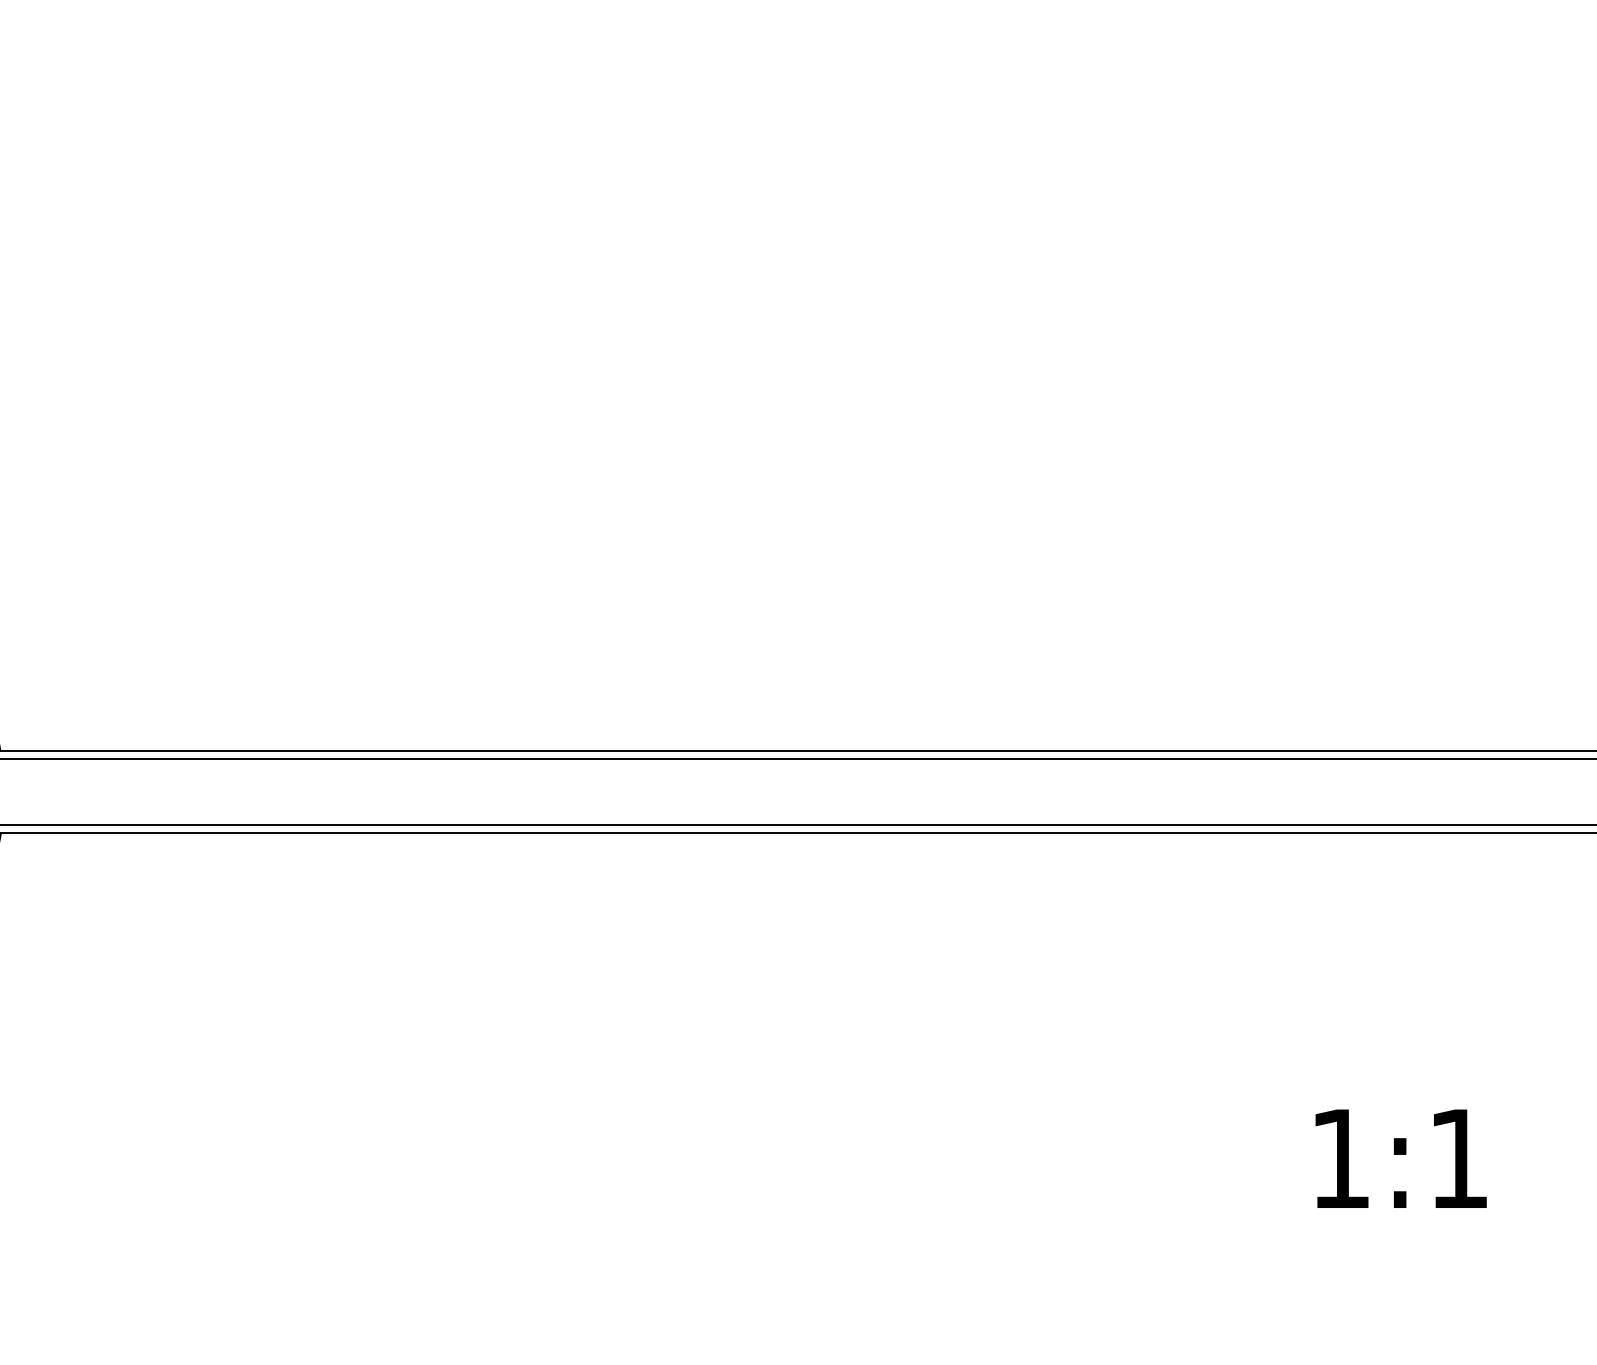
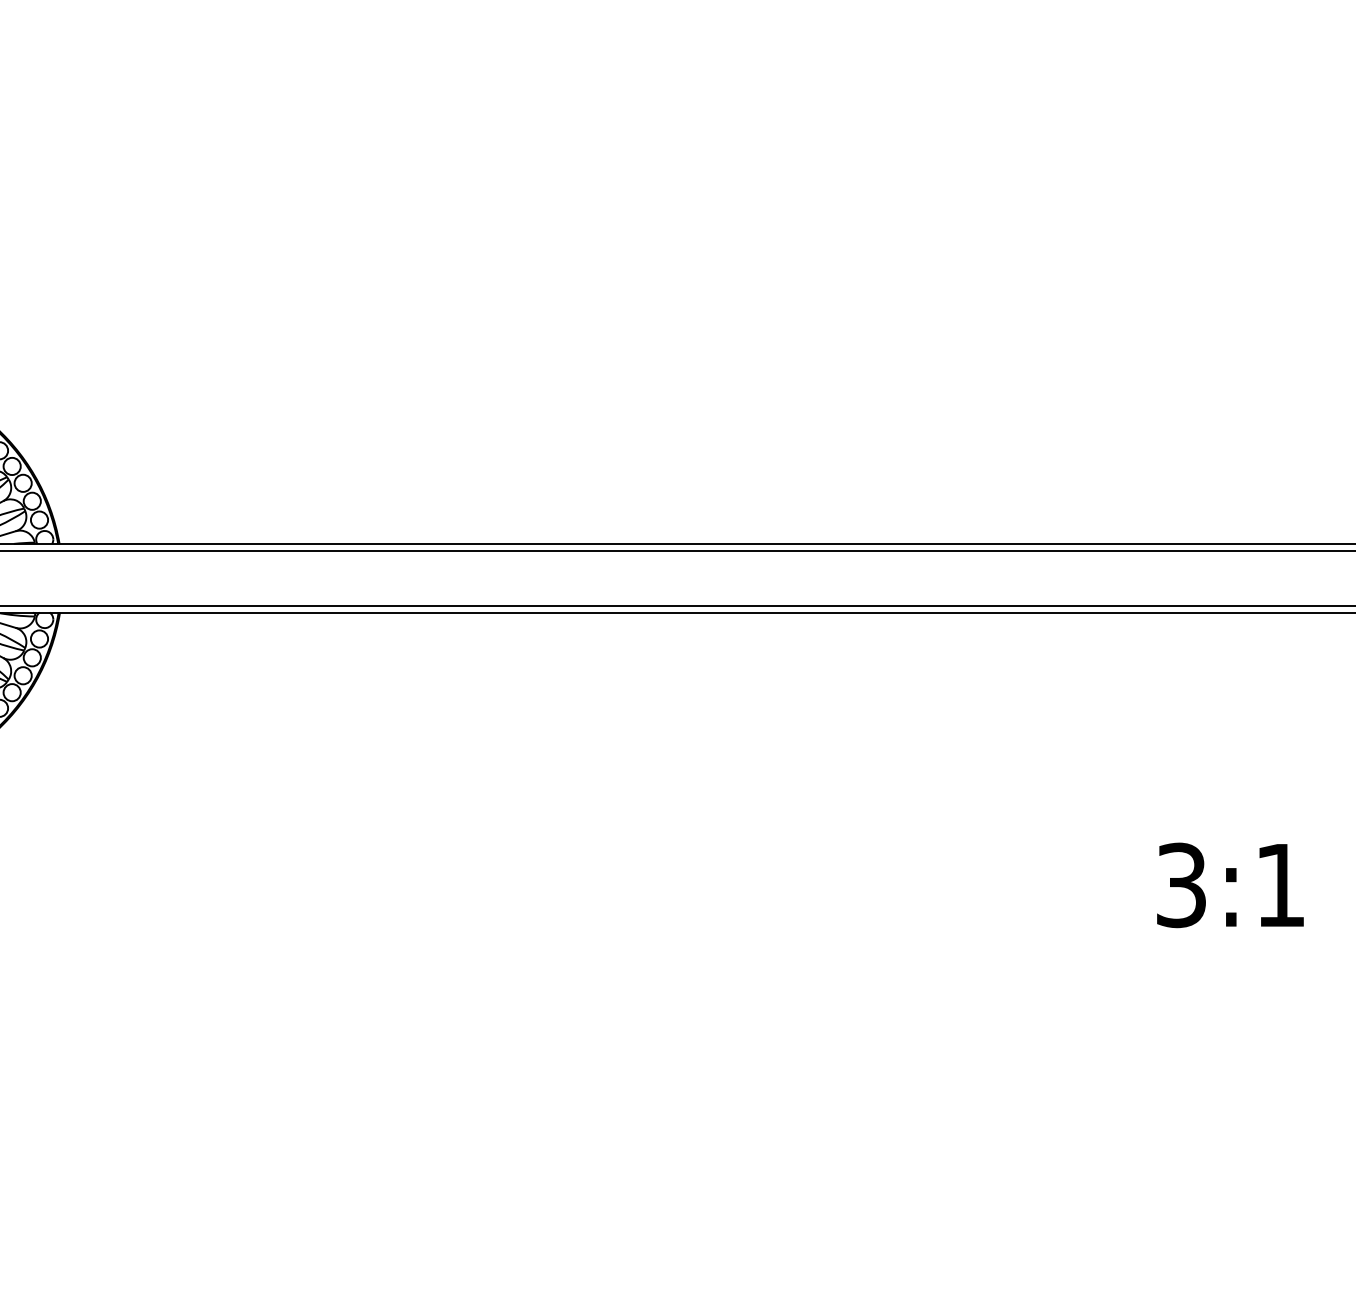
text: (1340, 1158) -> (1181, 885), 1:1 -> 3:1

